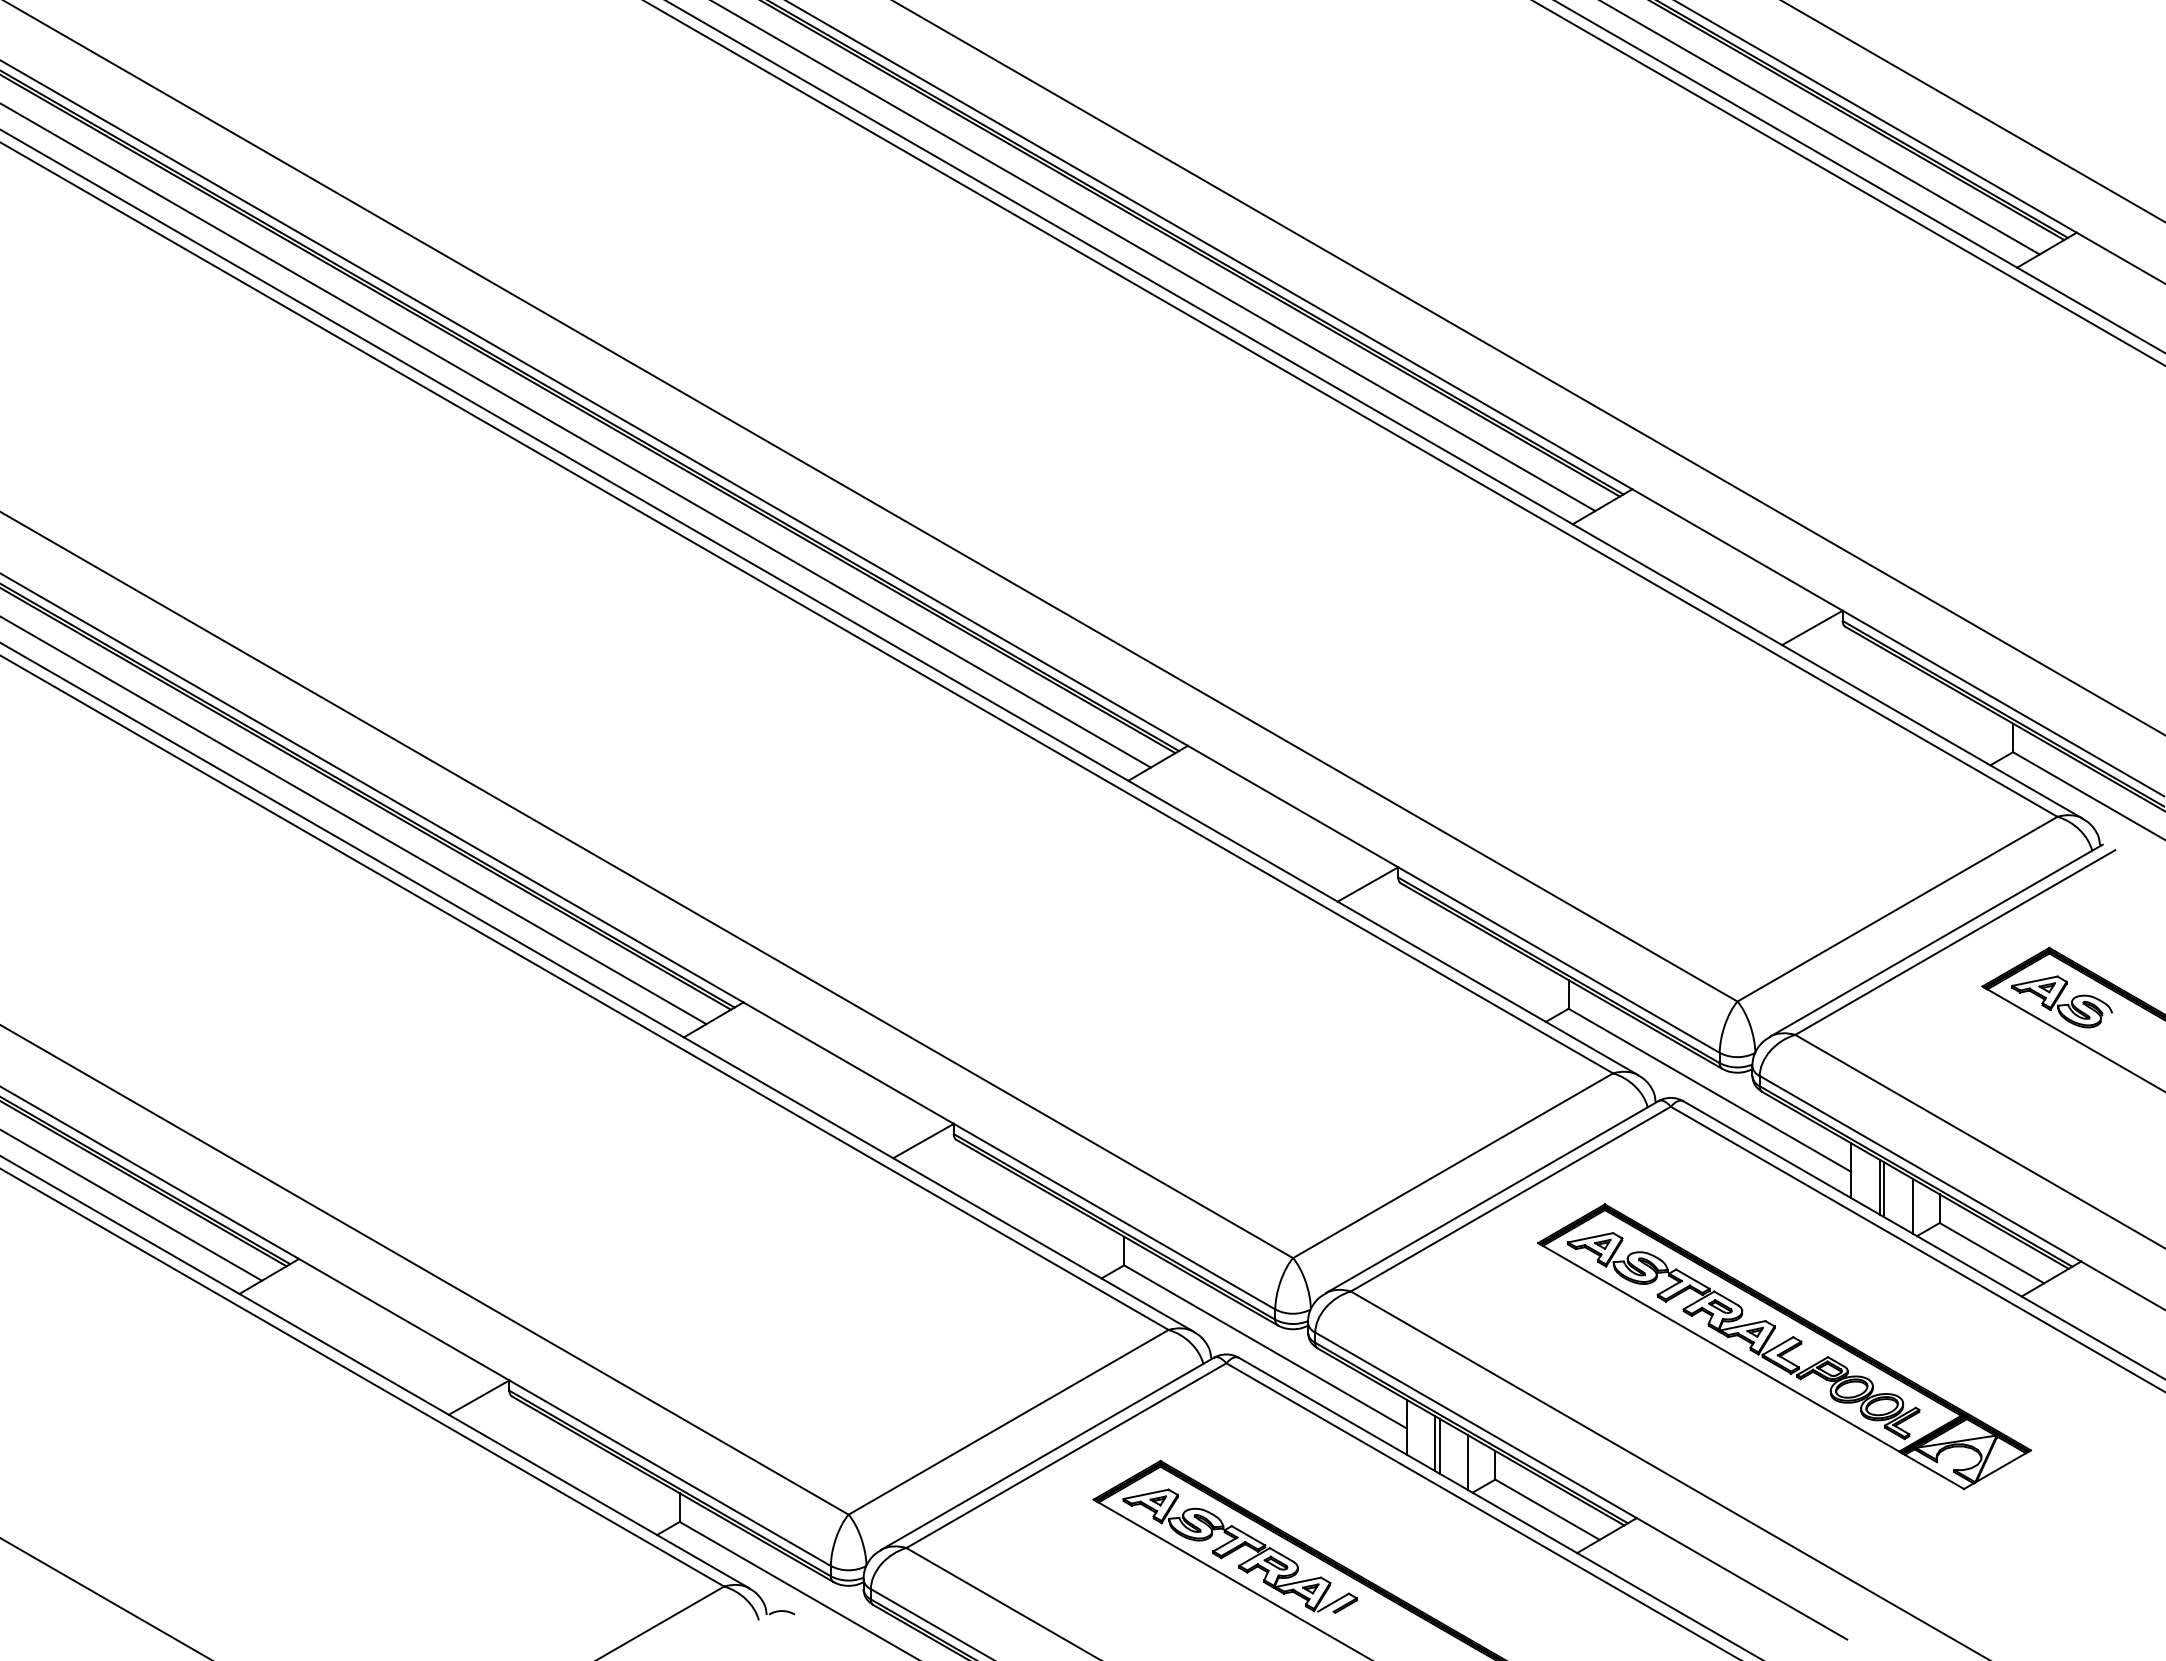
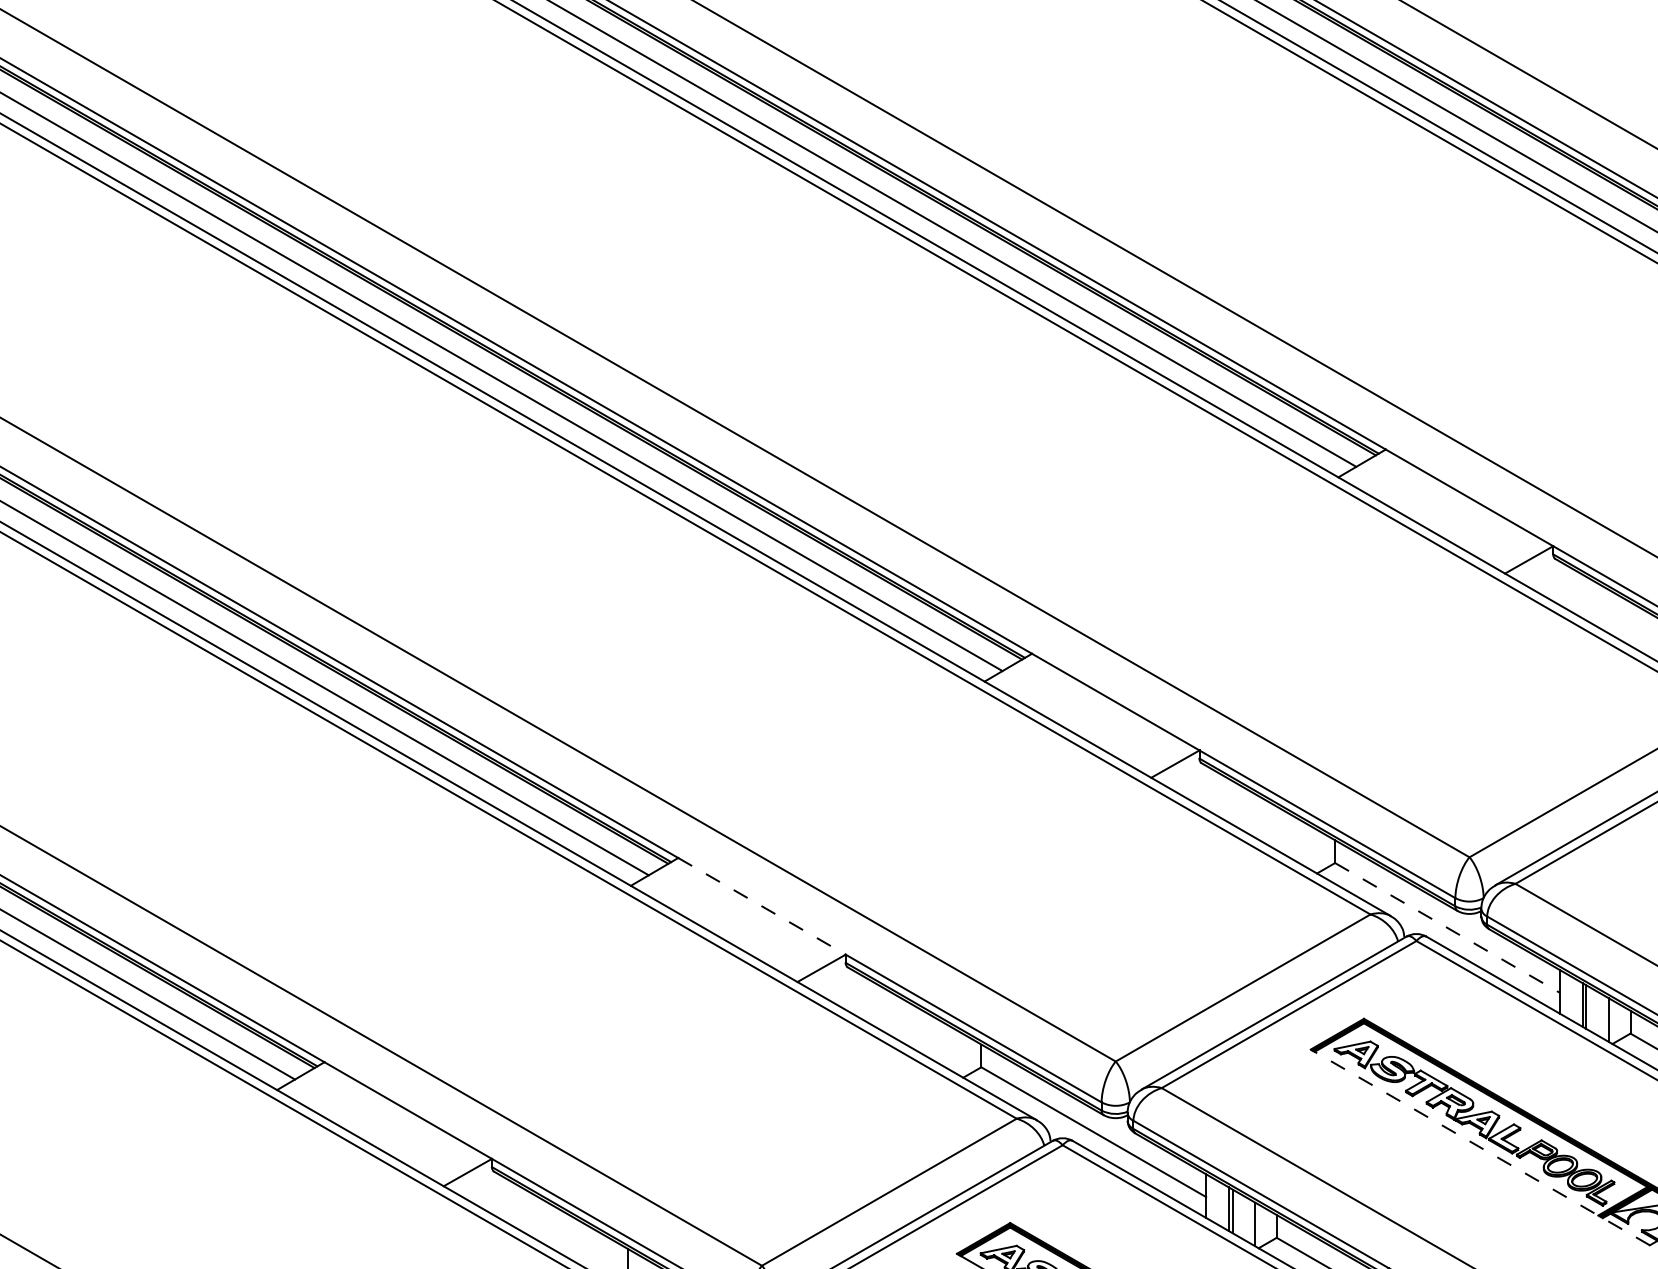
line: (849, 1063) -> (762, 906), solid -> dashed
line: (1710, 1090) -> (1448, 928), solid -> dashed
line: (1751, 1366) -> (1480, 1147), solid -> dashed

